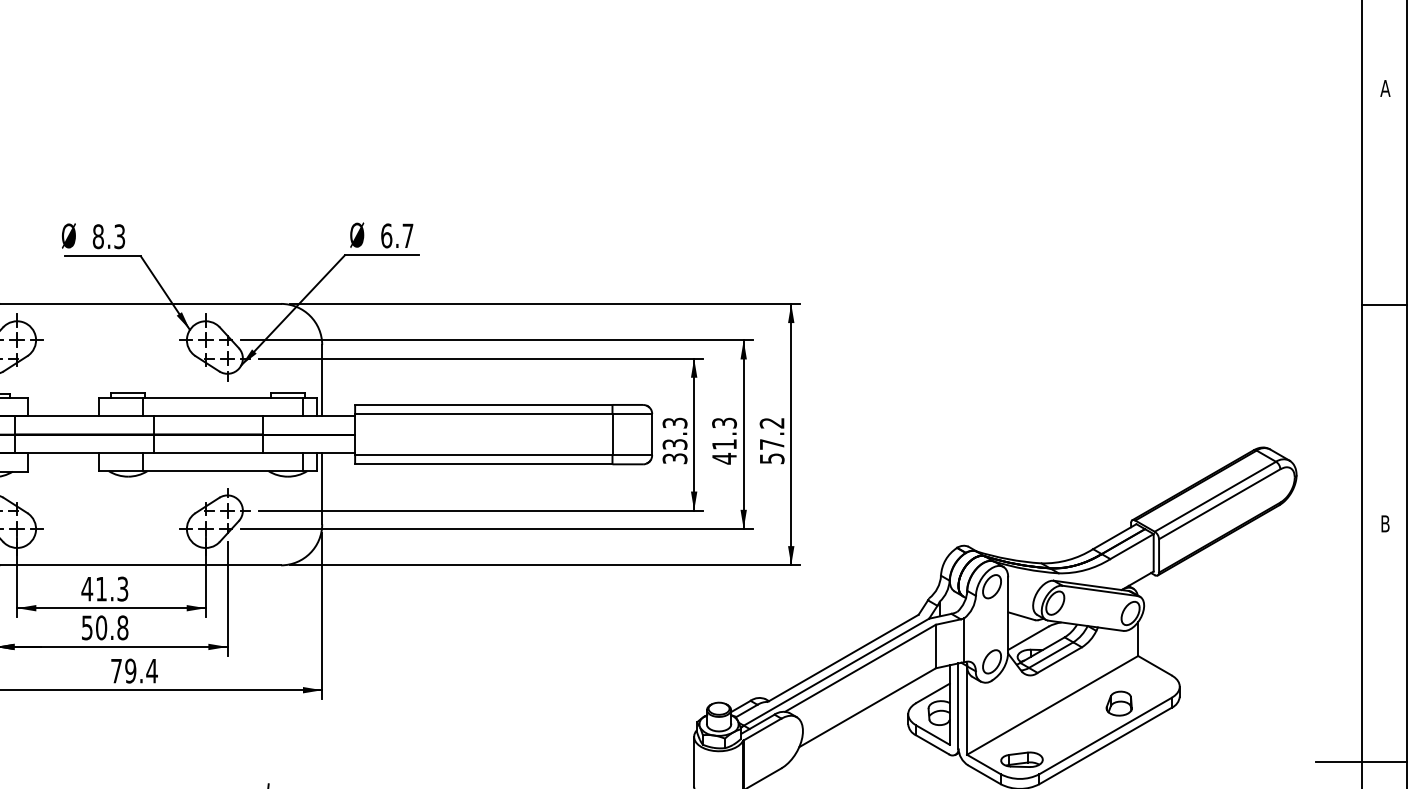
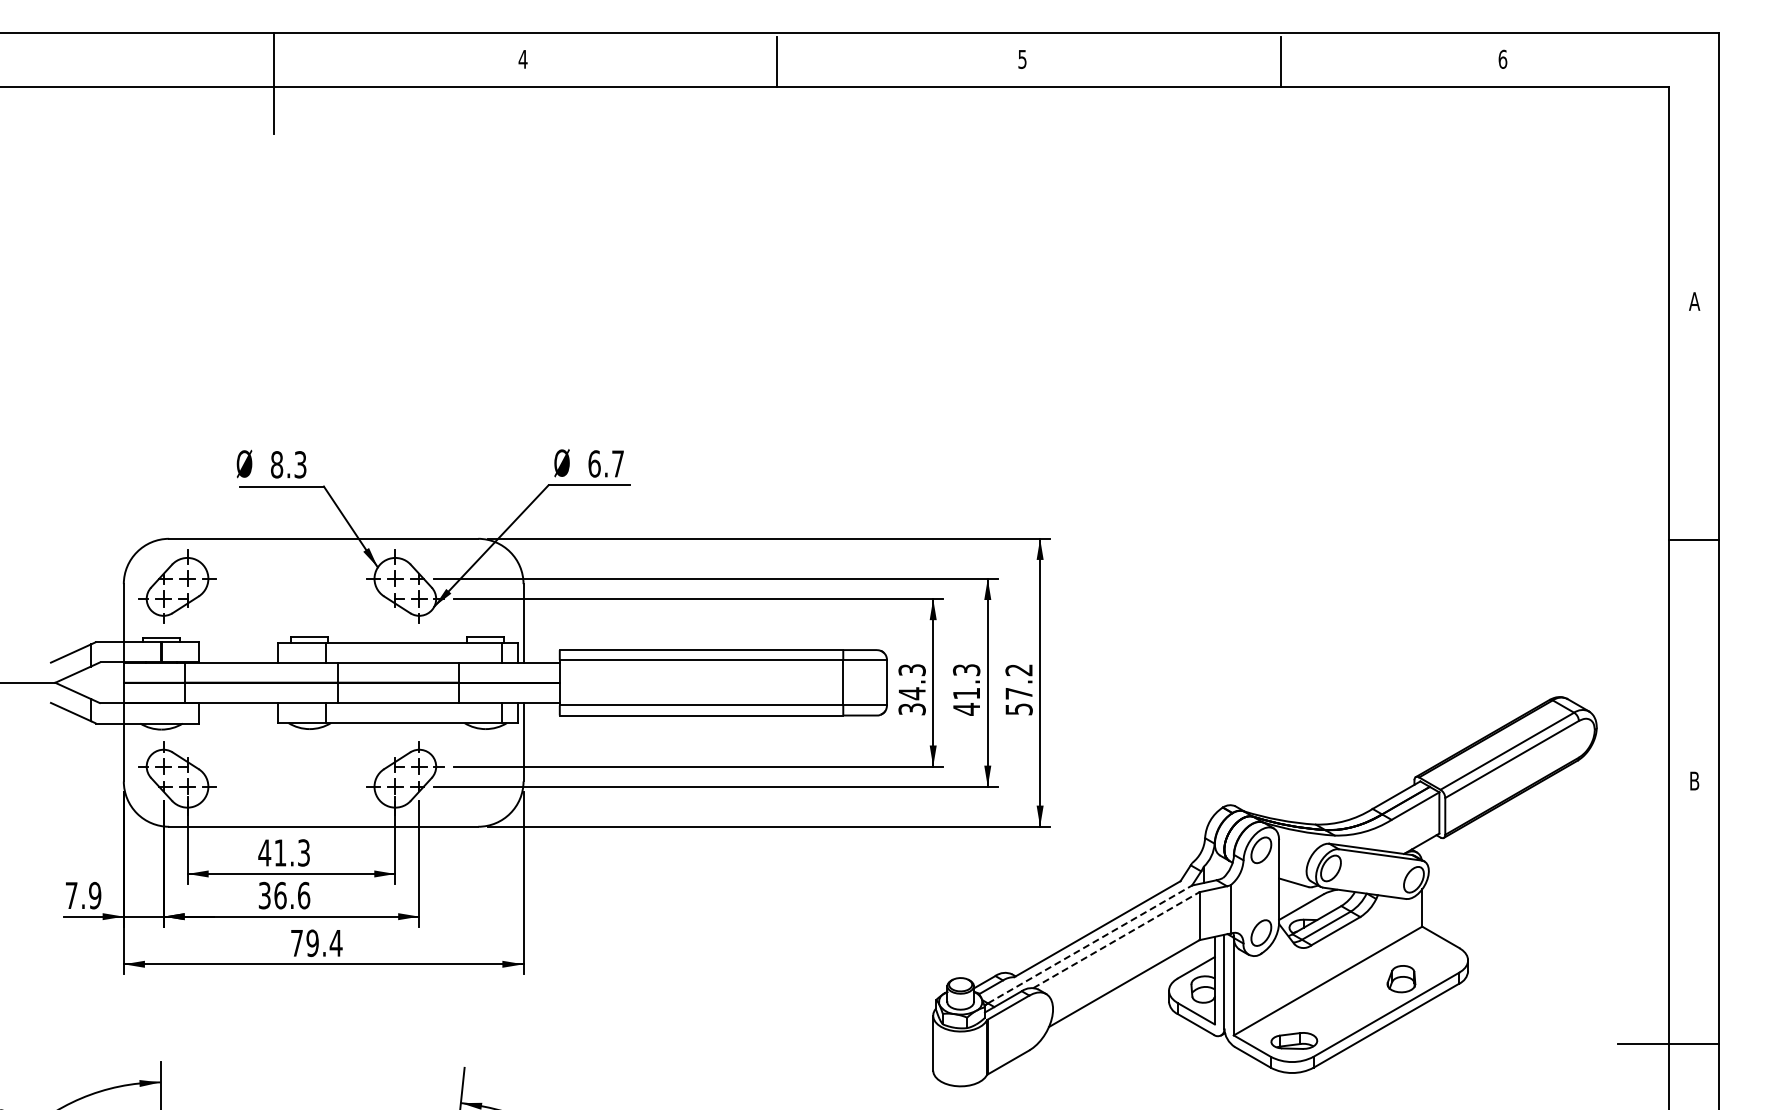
text: (674, 444) -> (911, 693), 33.3 -> 34.3
text: (105, 627) -> (284, 895), 50.8 -> 36.6
line: (860, 668) -> (1116, 940), solid -> dashed
line: (836, 672) -> (1090, 944), solid -> dashed

